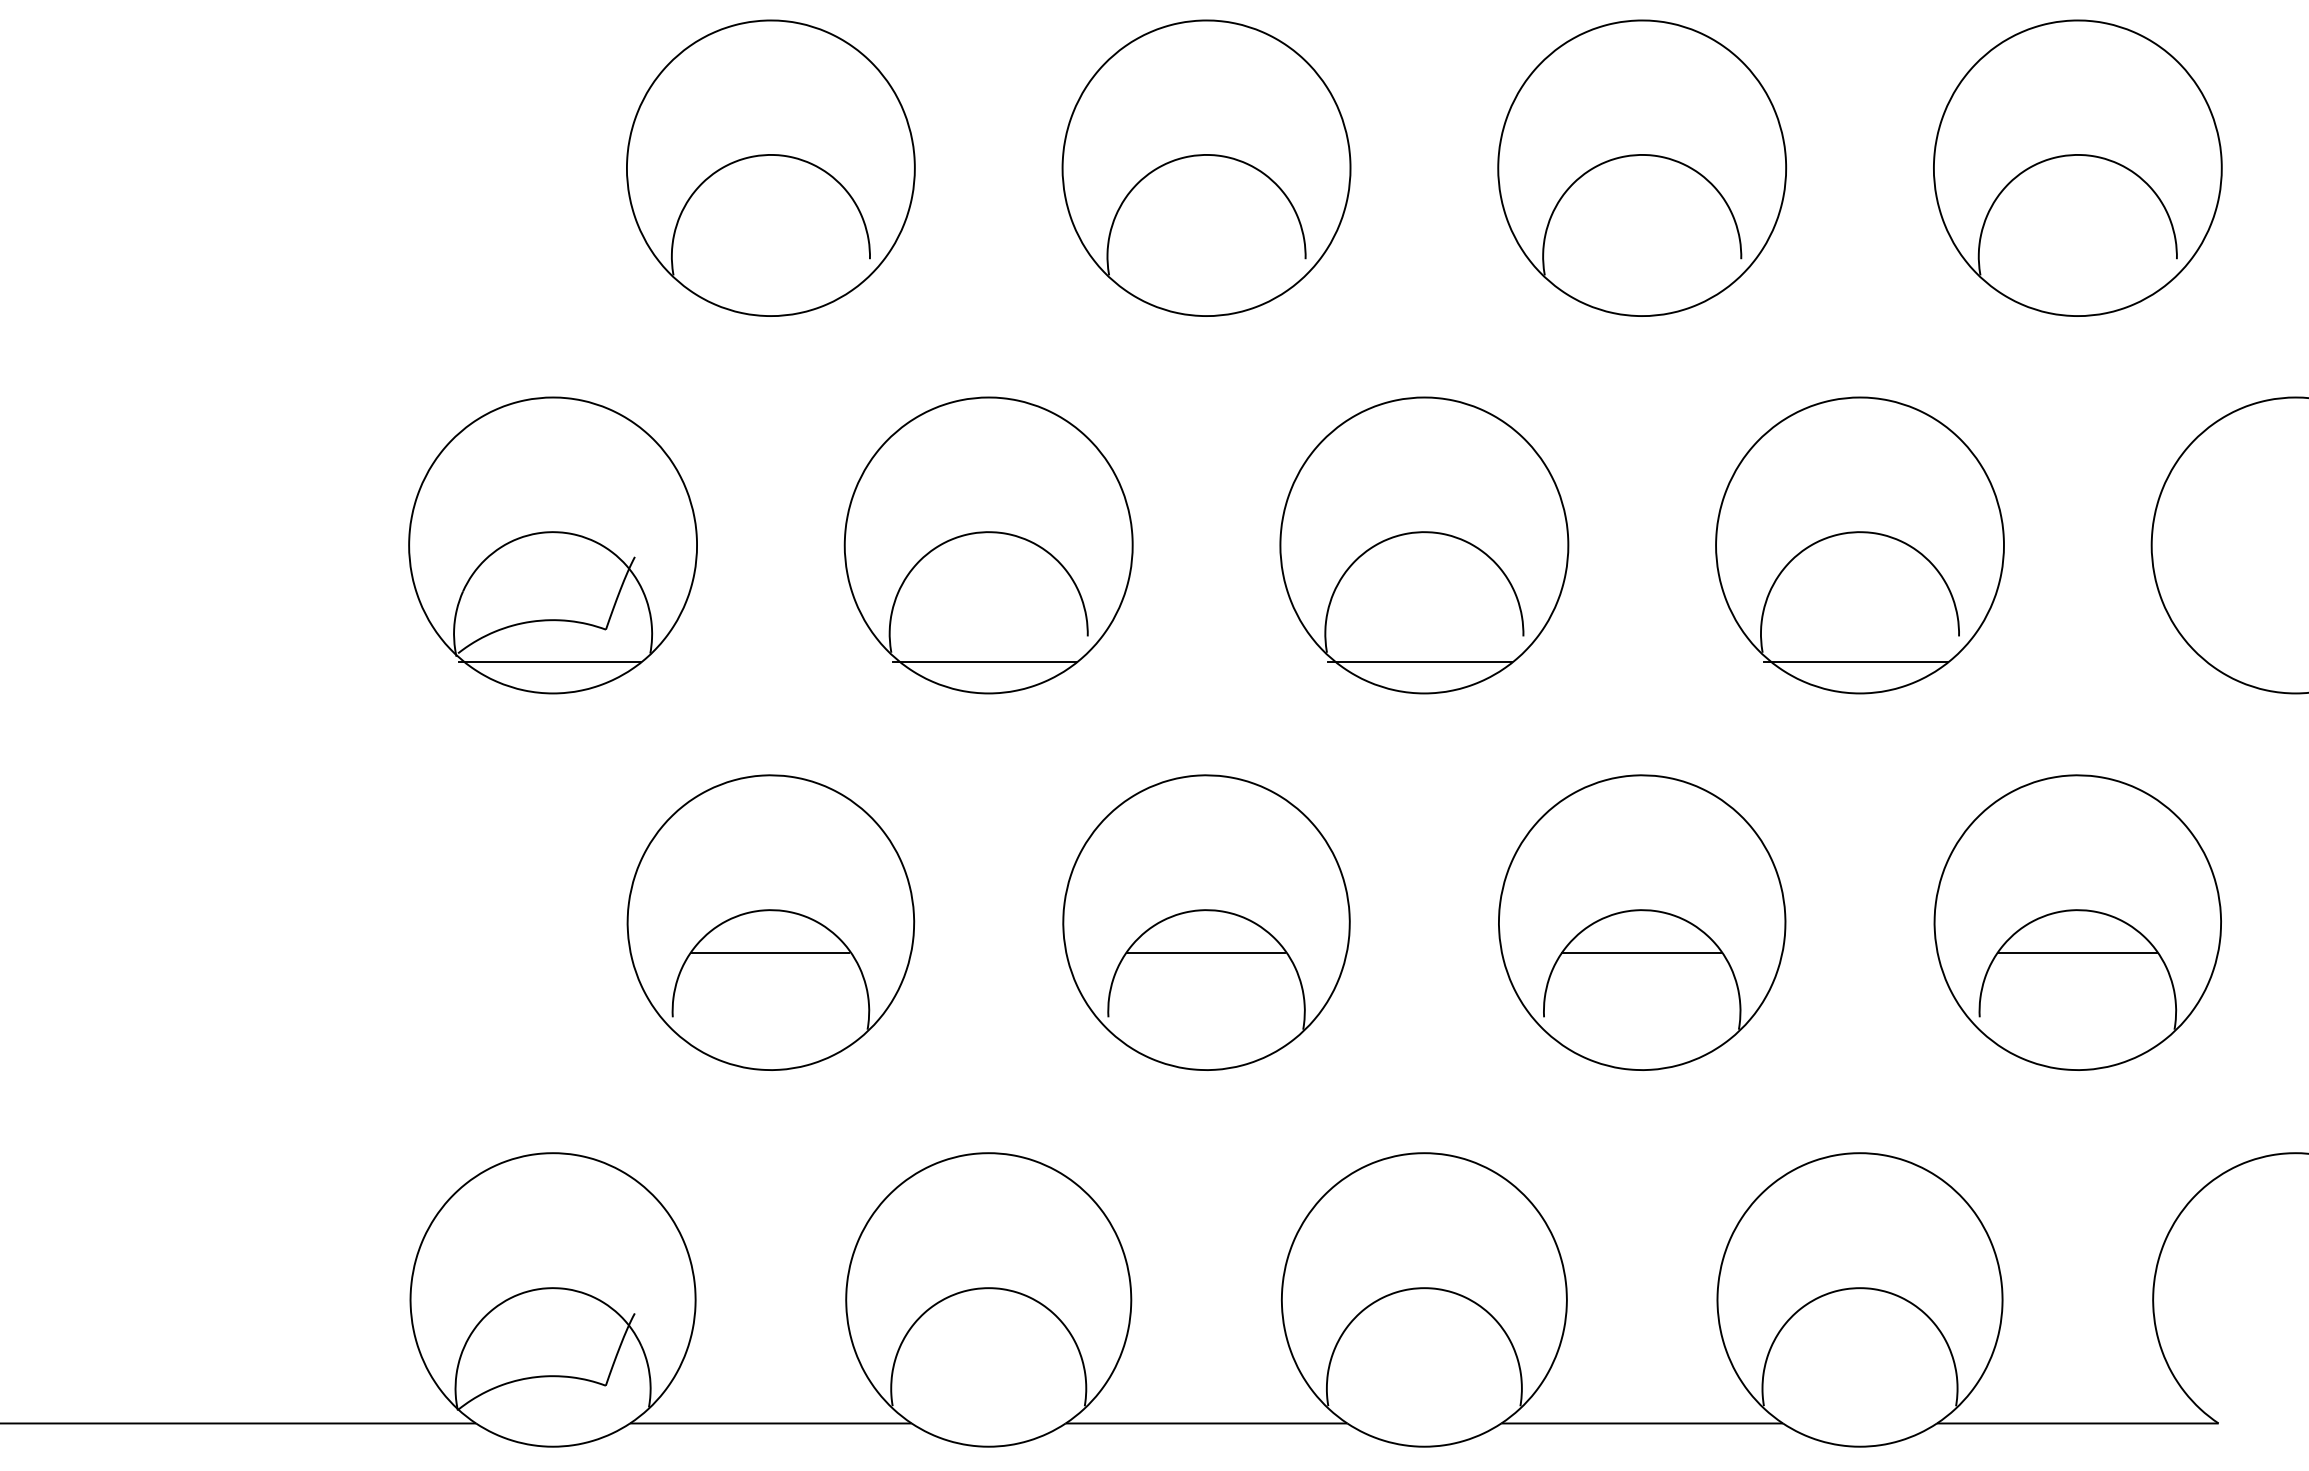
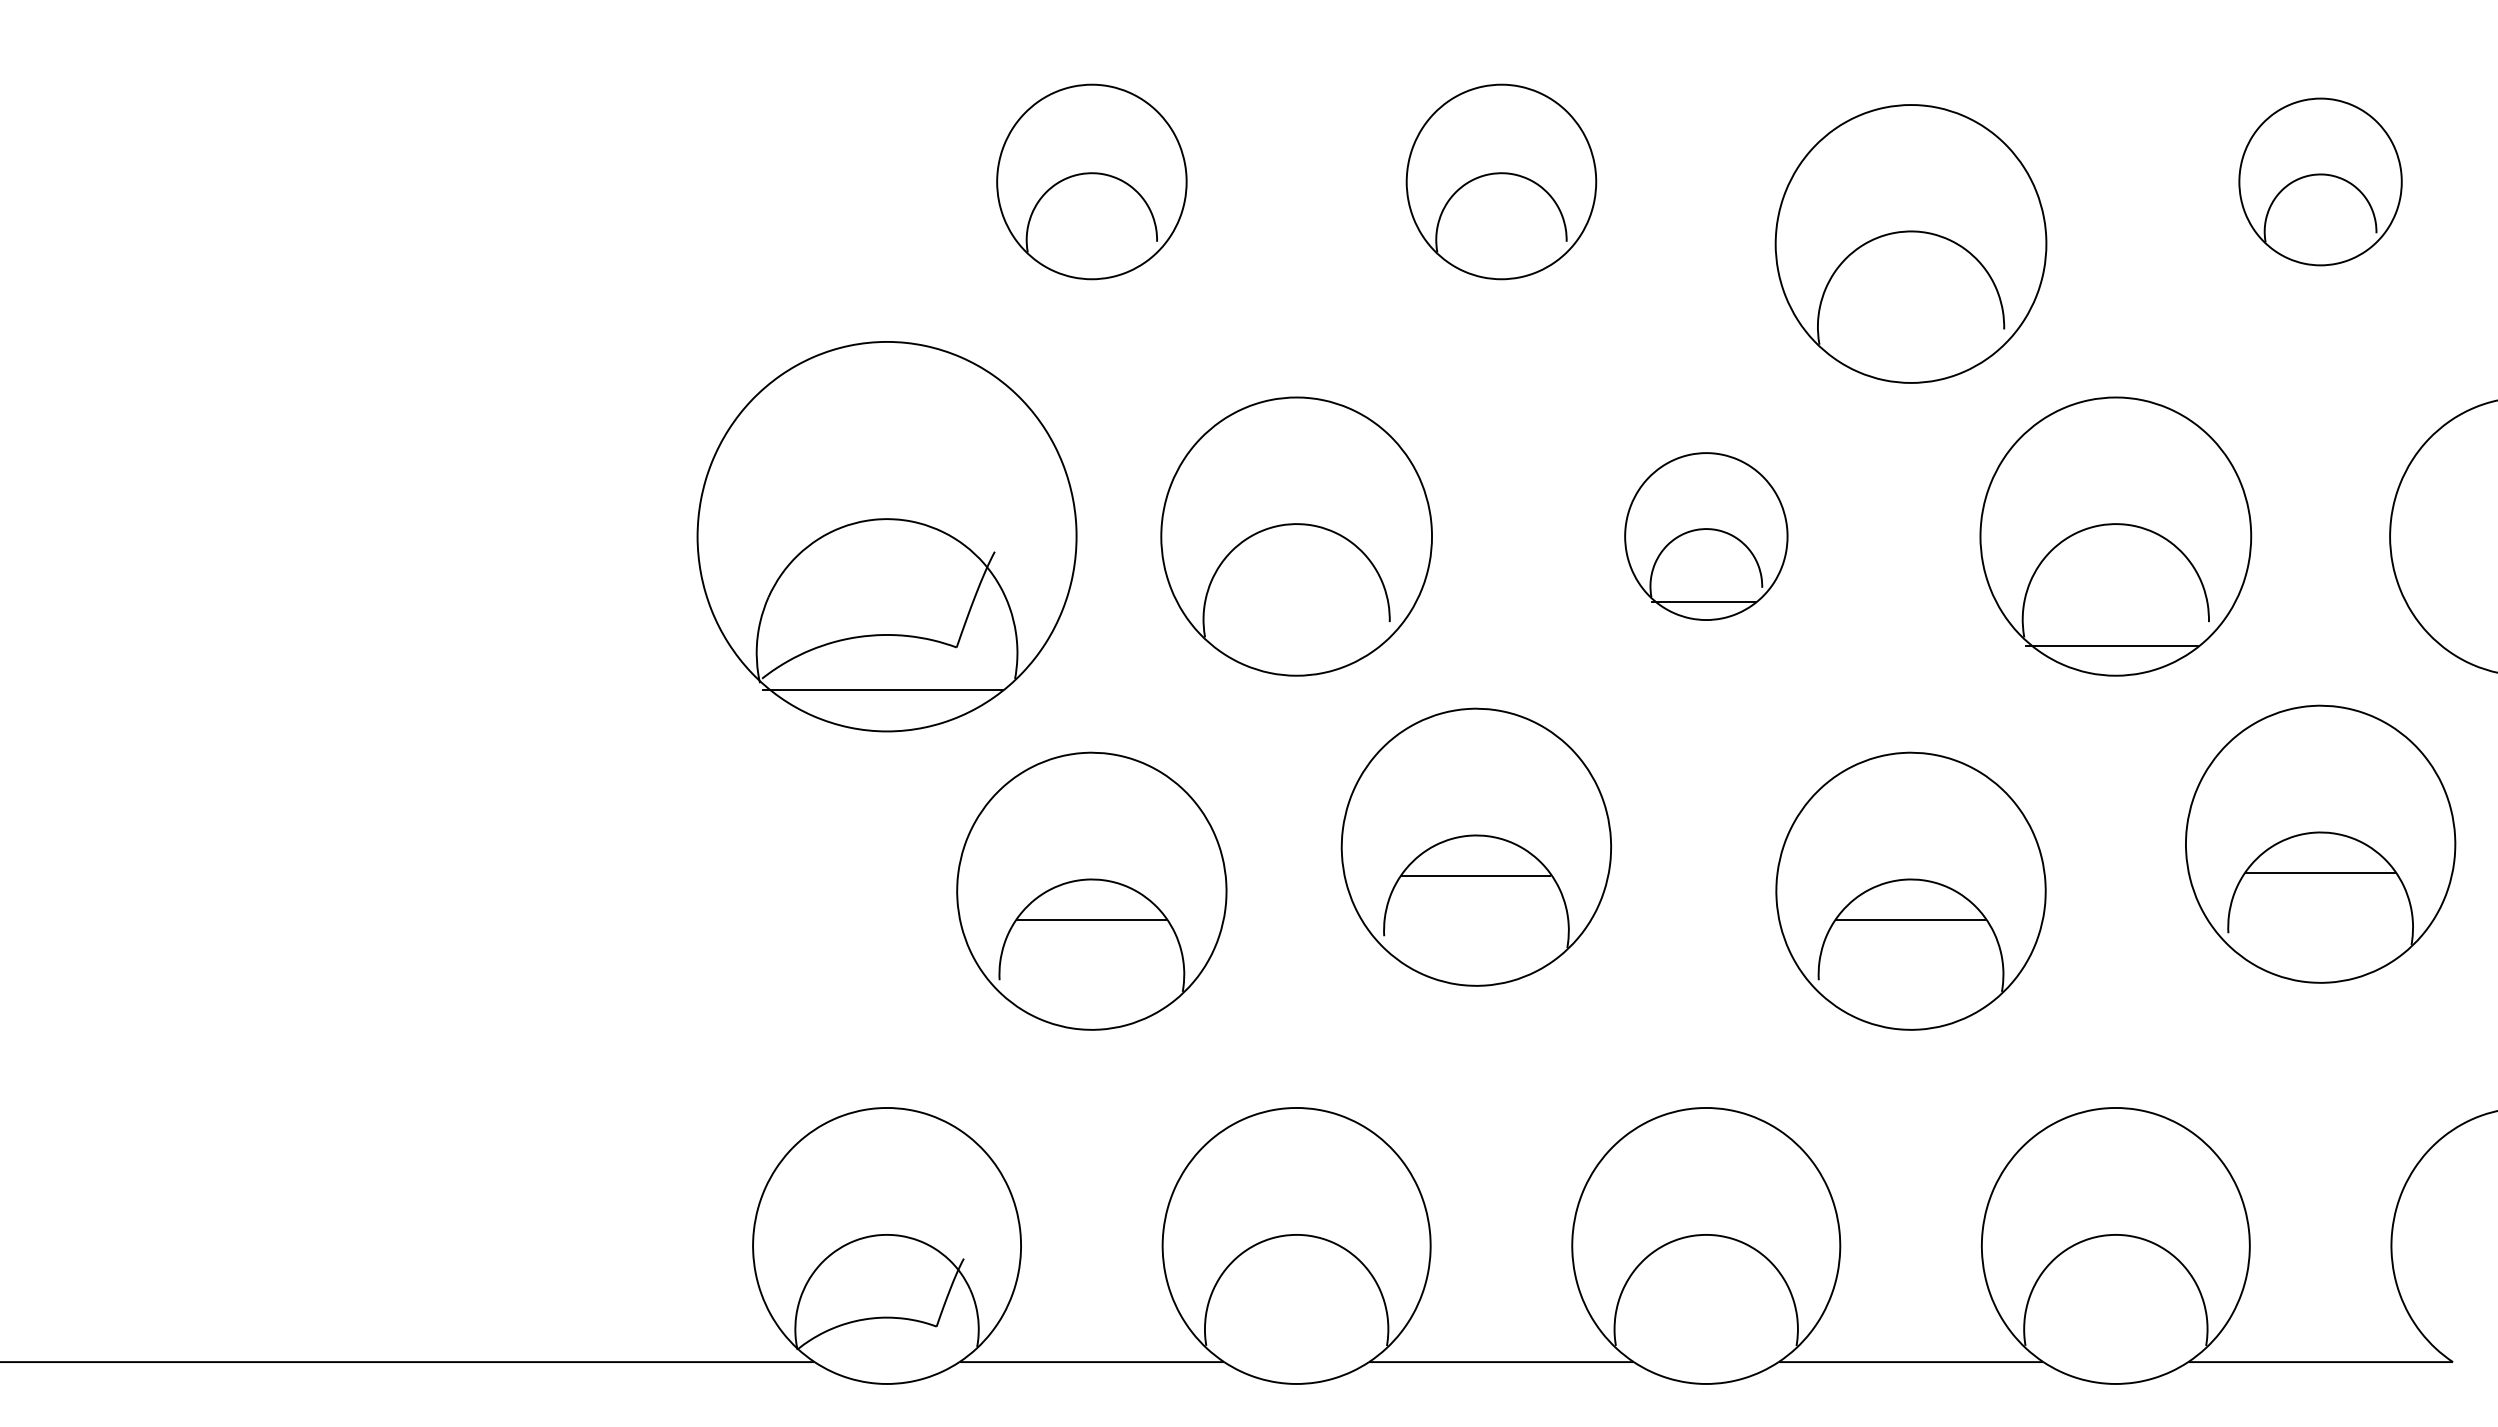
part: (770, 167) -> (1091, 181), size x0.7
part: (1206, 167) -> (1501, 181), size x0.7
part: (1641, 167) -> (1910, 243), moved
part: (2077, 167) -> (2320, 181), size x0.6
part: (552, 545) -> (886, 536), size x1.4
part: (1424, 545) -> (1706, 536), size x0.6
line: (984, 661) -> (1292, 645), removed
part: (1206, 921) -> (1476, 846), moved
part: (2077, 921) -> (2320, 843), moved

